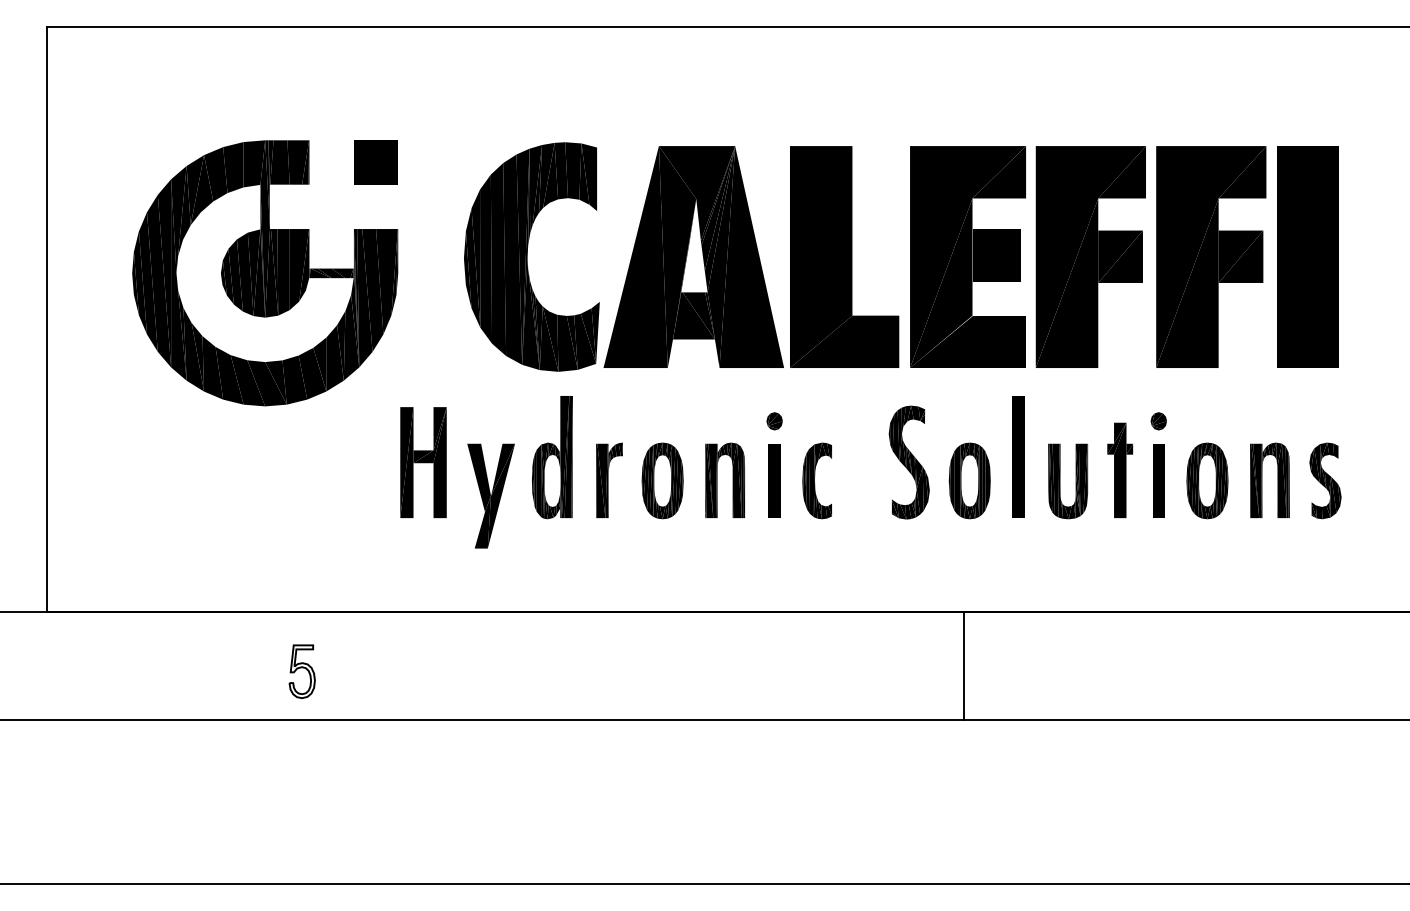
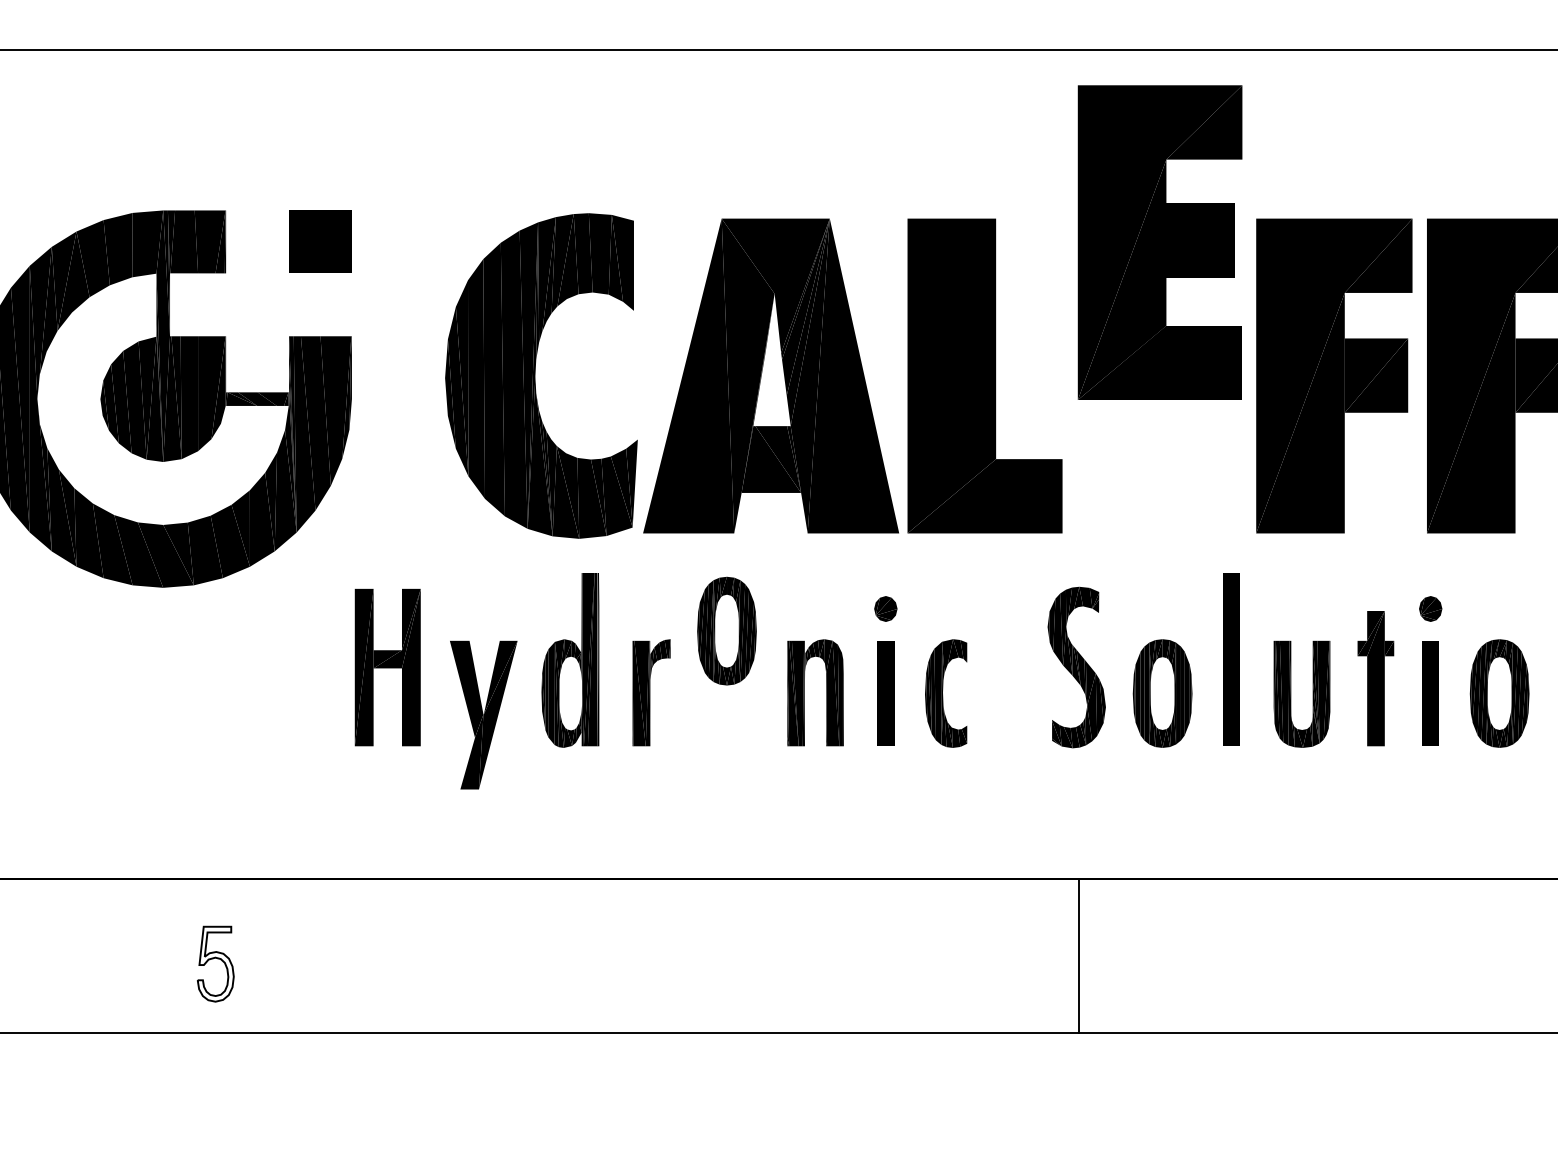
part: (967, 256) -> (1159, 241), moved
part: (662, 480) -> (726, 630), moved
line: (964, 665) -> (1079, 955), moved

